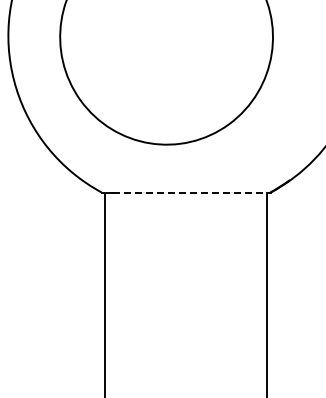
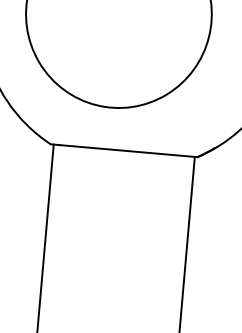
line: (191, 192) -> (128, 151), dashed -> solid

